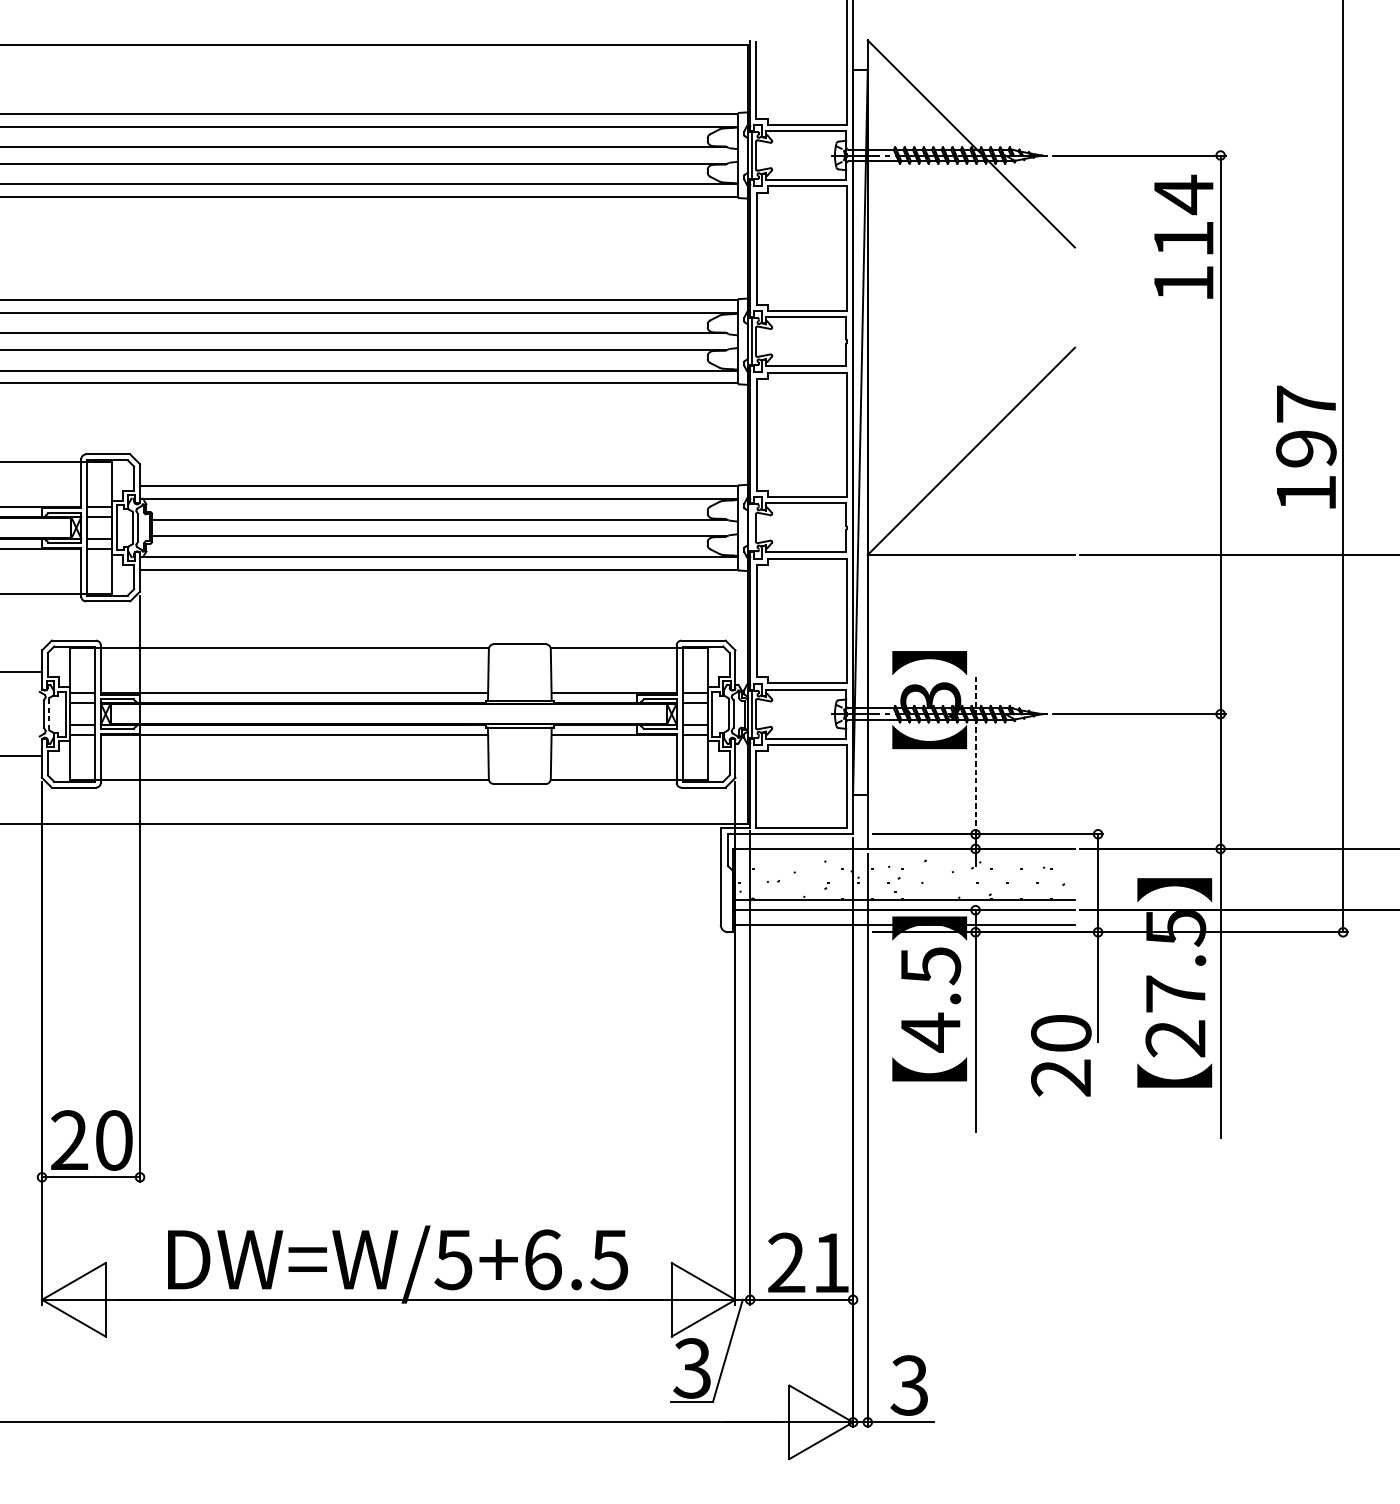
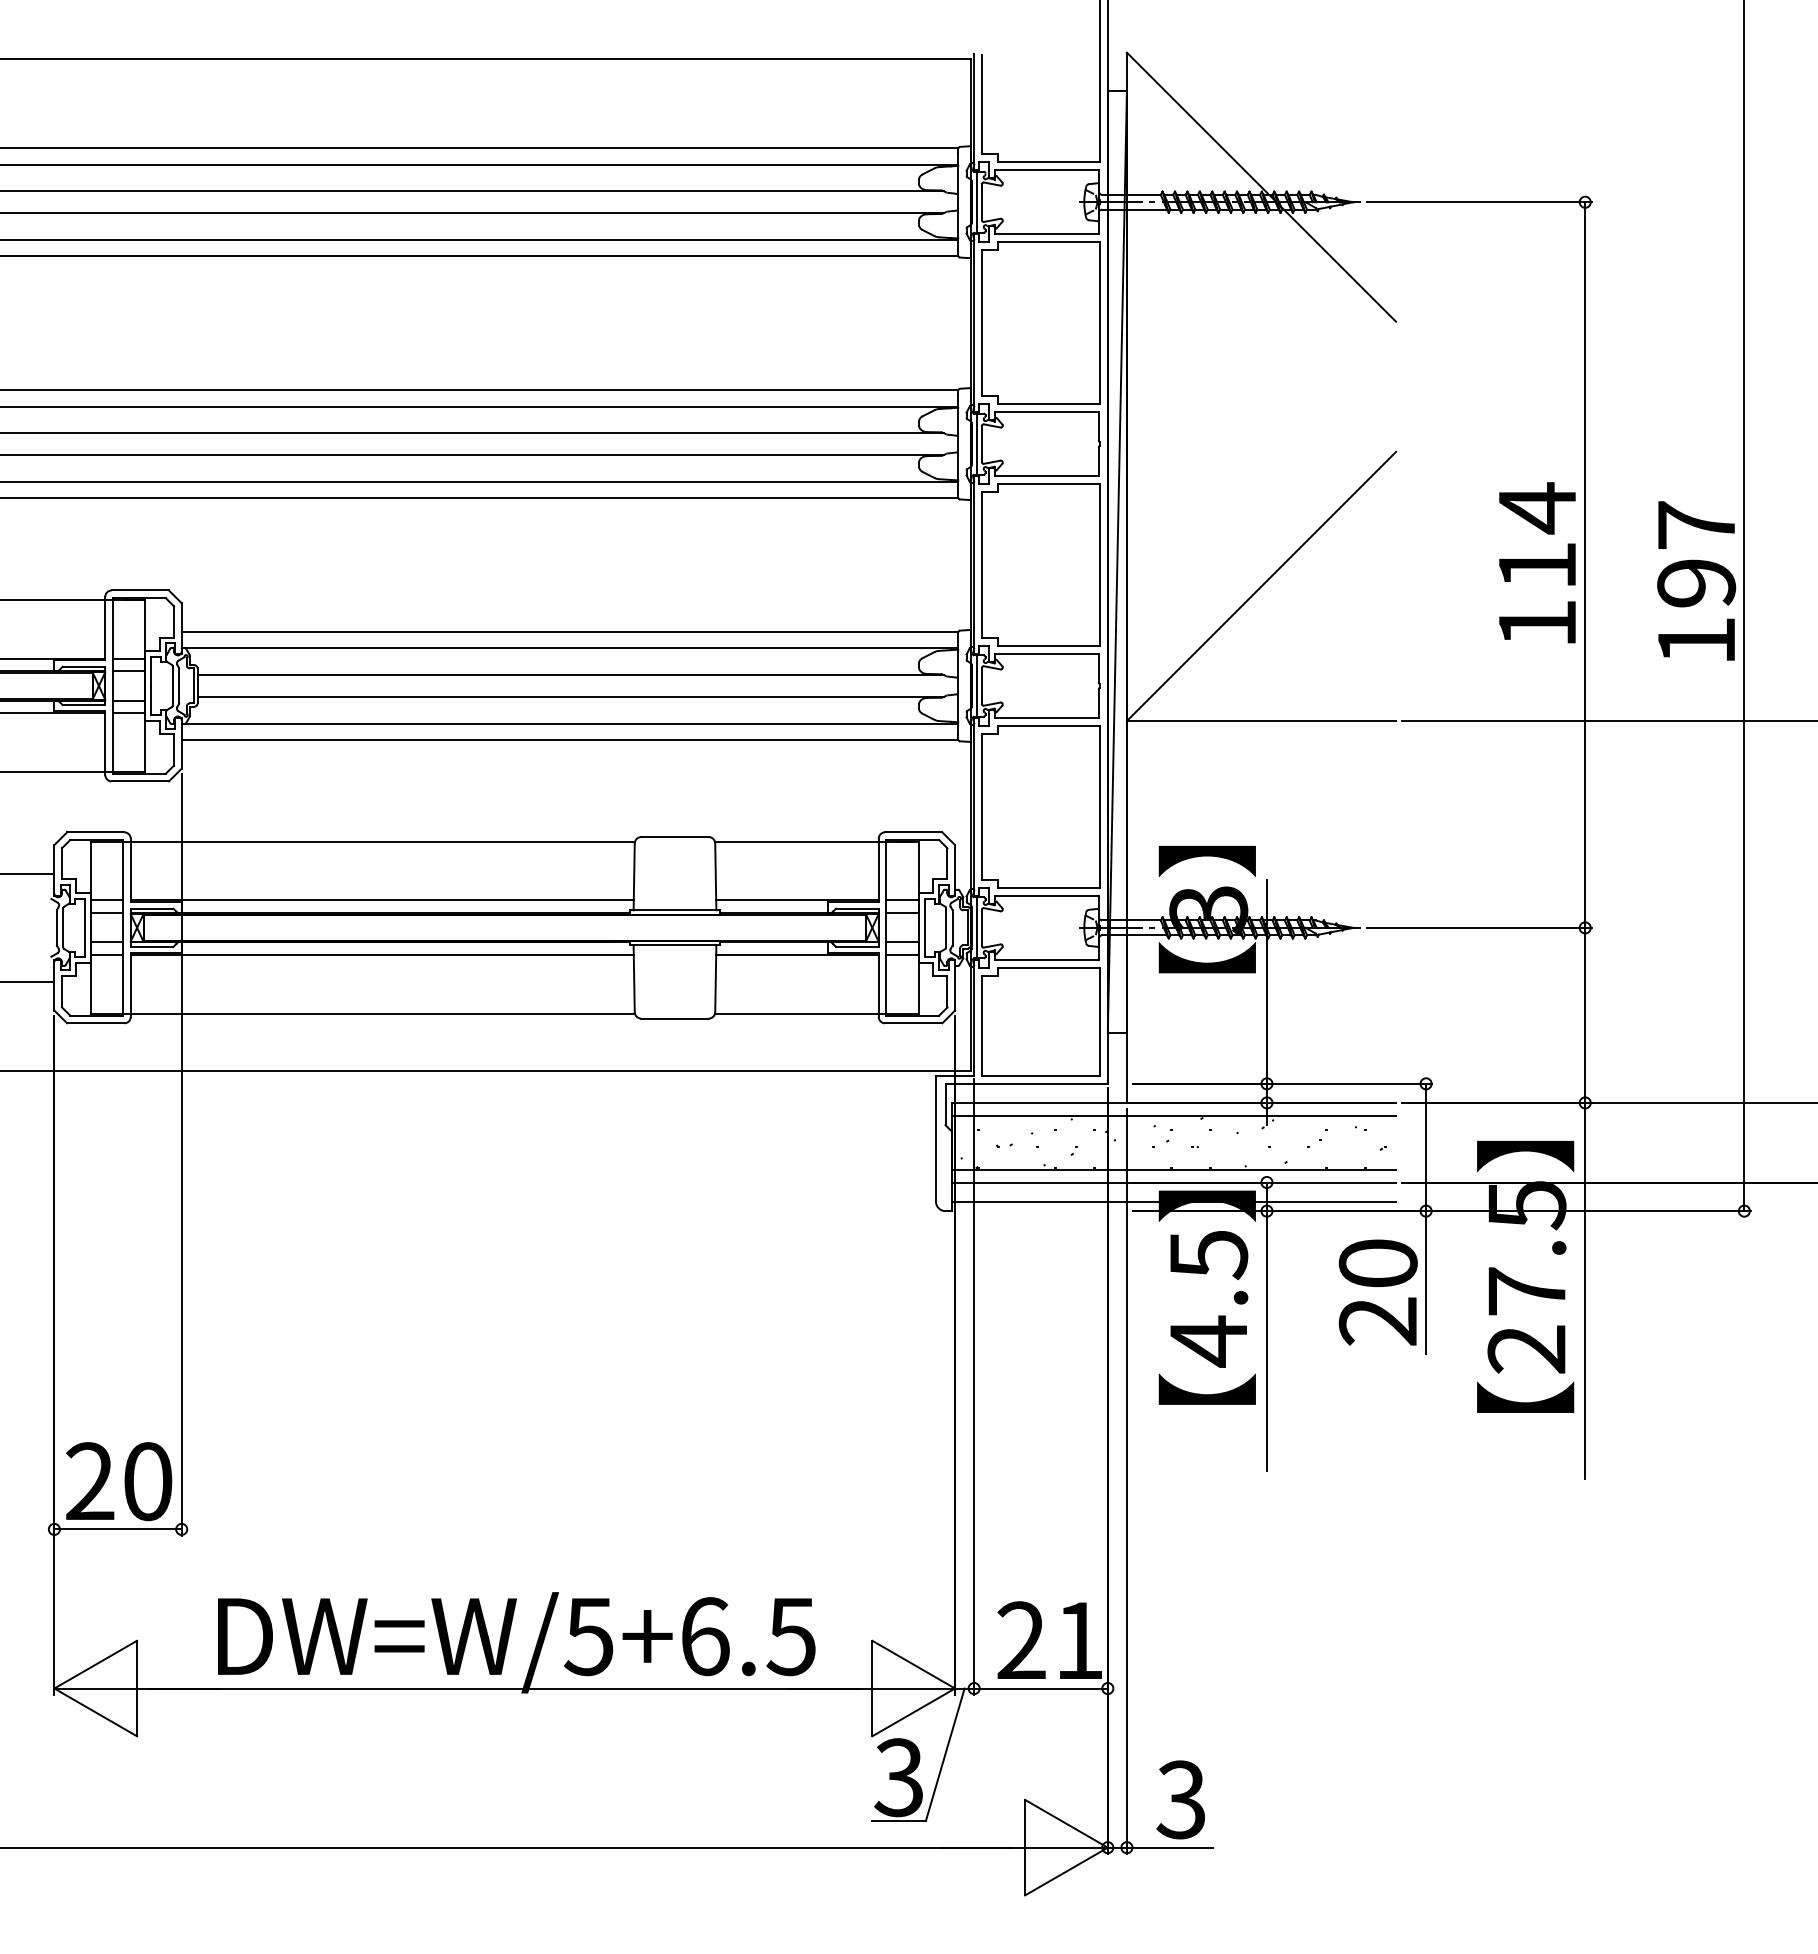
text: (1183, 236) -> (1537, 562), moved
line: (751, 527) -> (976, 685), added
line: (49, 713) -> (63, 927), dashed -> solid
line: (975, 755) -> (1266, 981), dashed -> solid
line: (903, 858) -> (1173, 1115), added
text: (1060, 1055) -> (1377, 1292), moved

